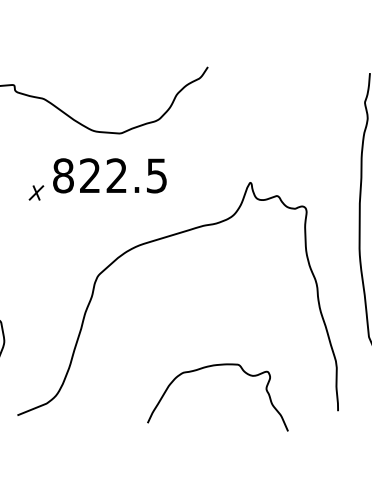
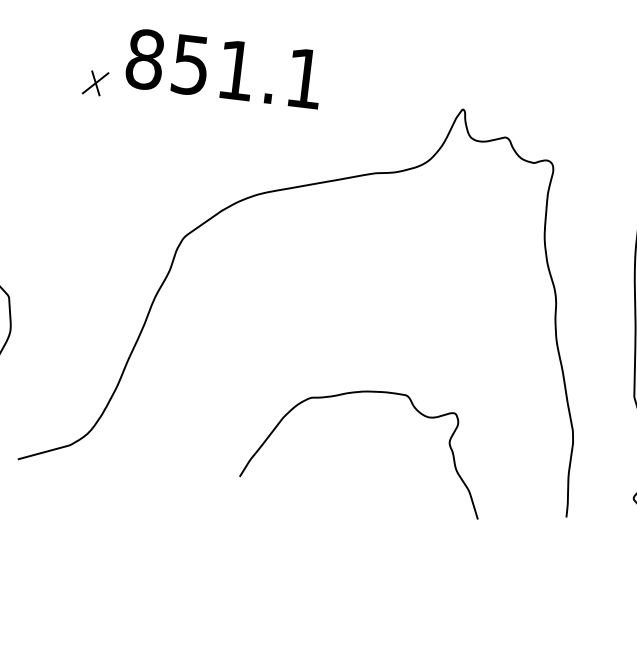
text: (123, 175) -> (247, 71), 822.5 -> 851.1
curve: (209, 367) -> (356, 394), moved

